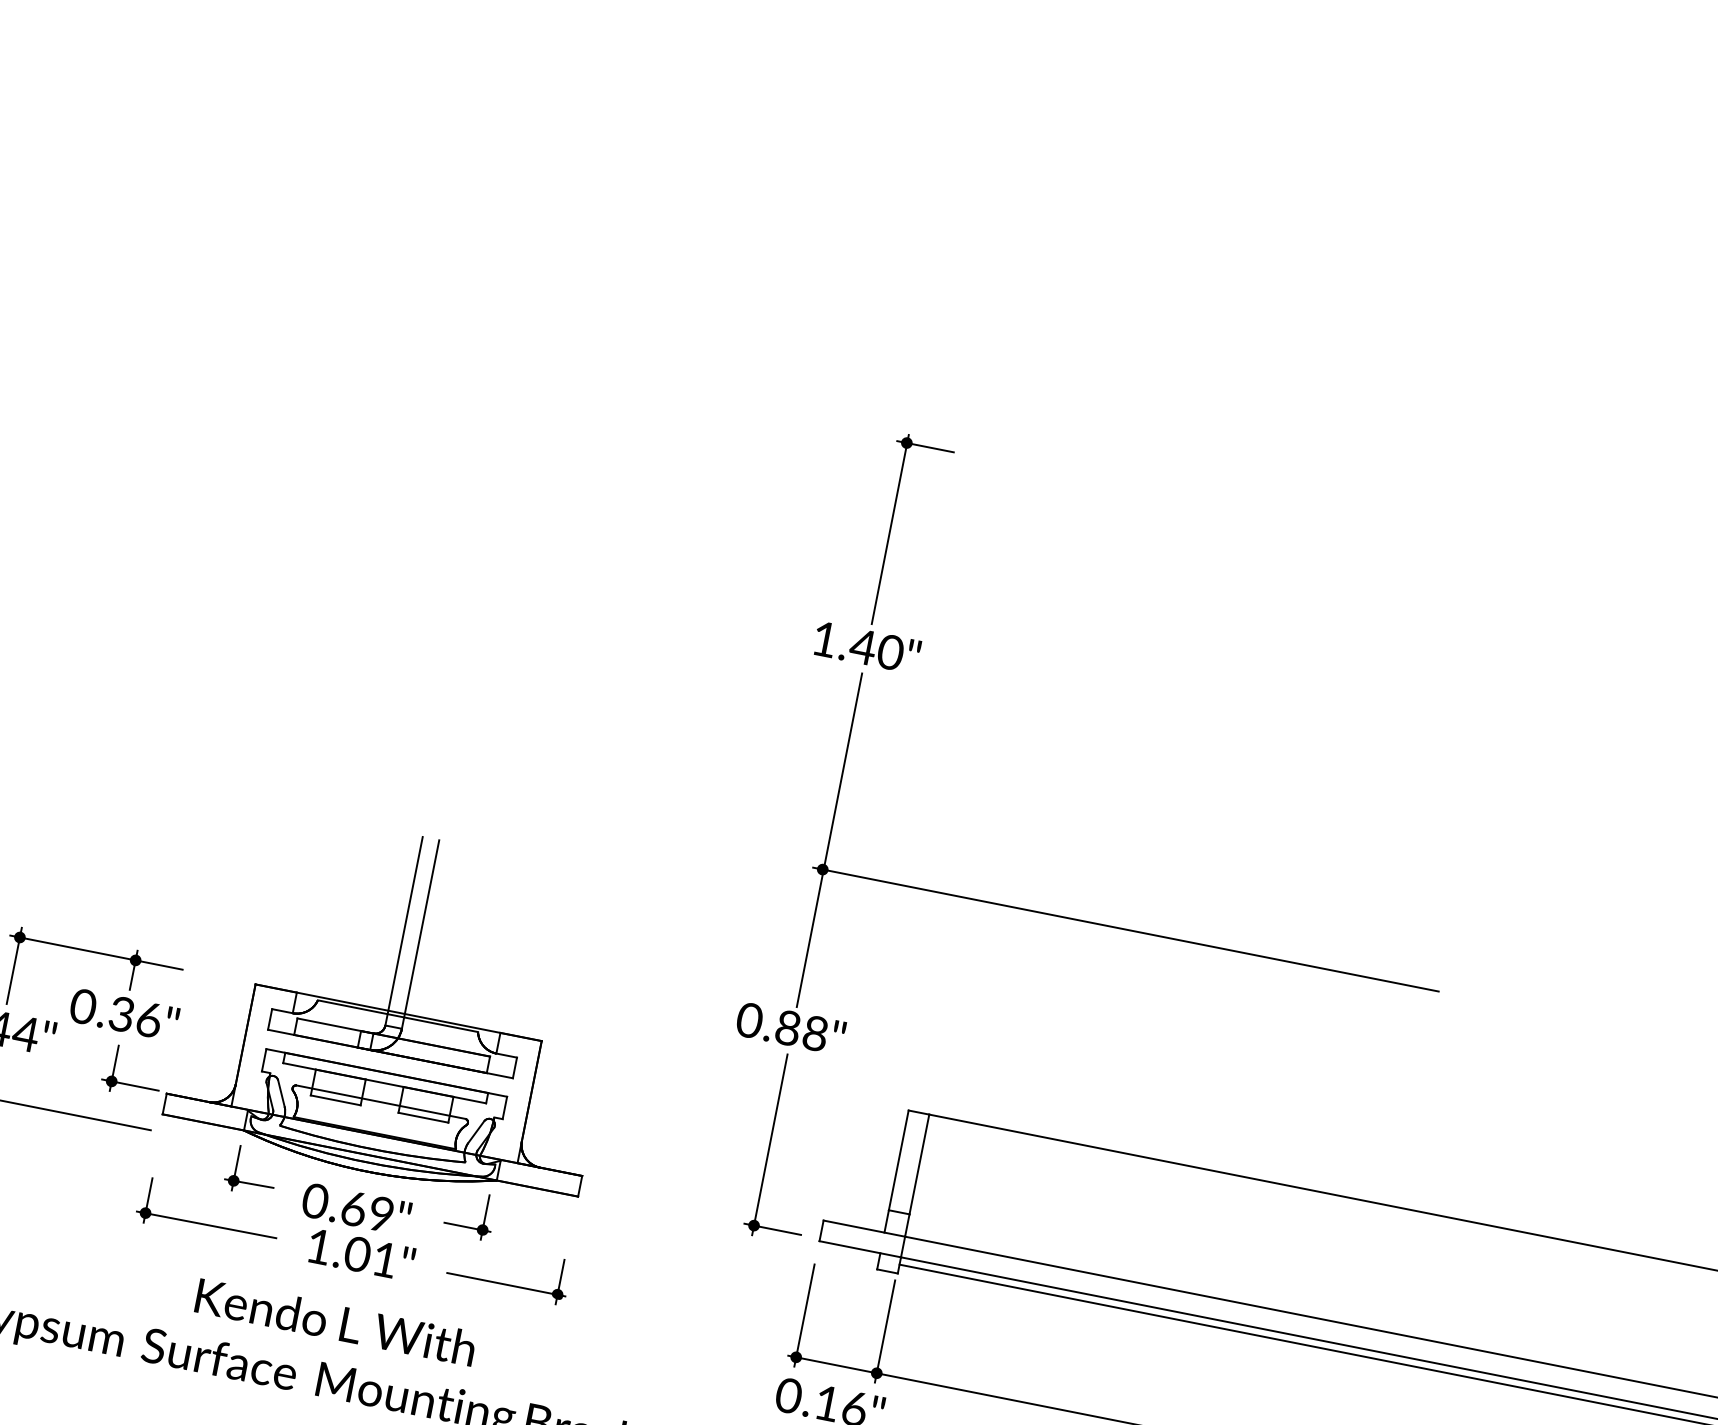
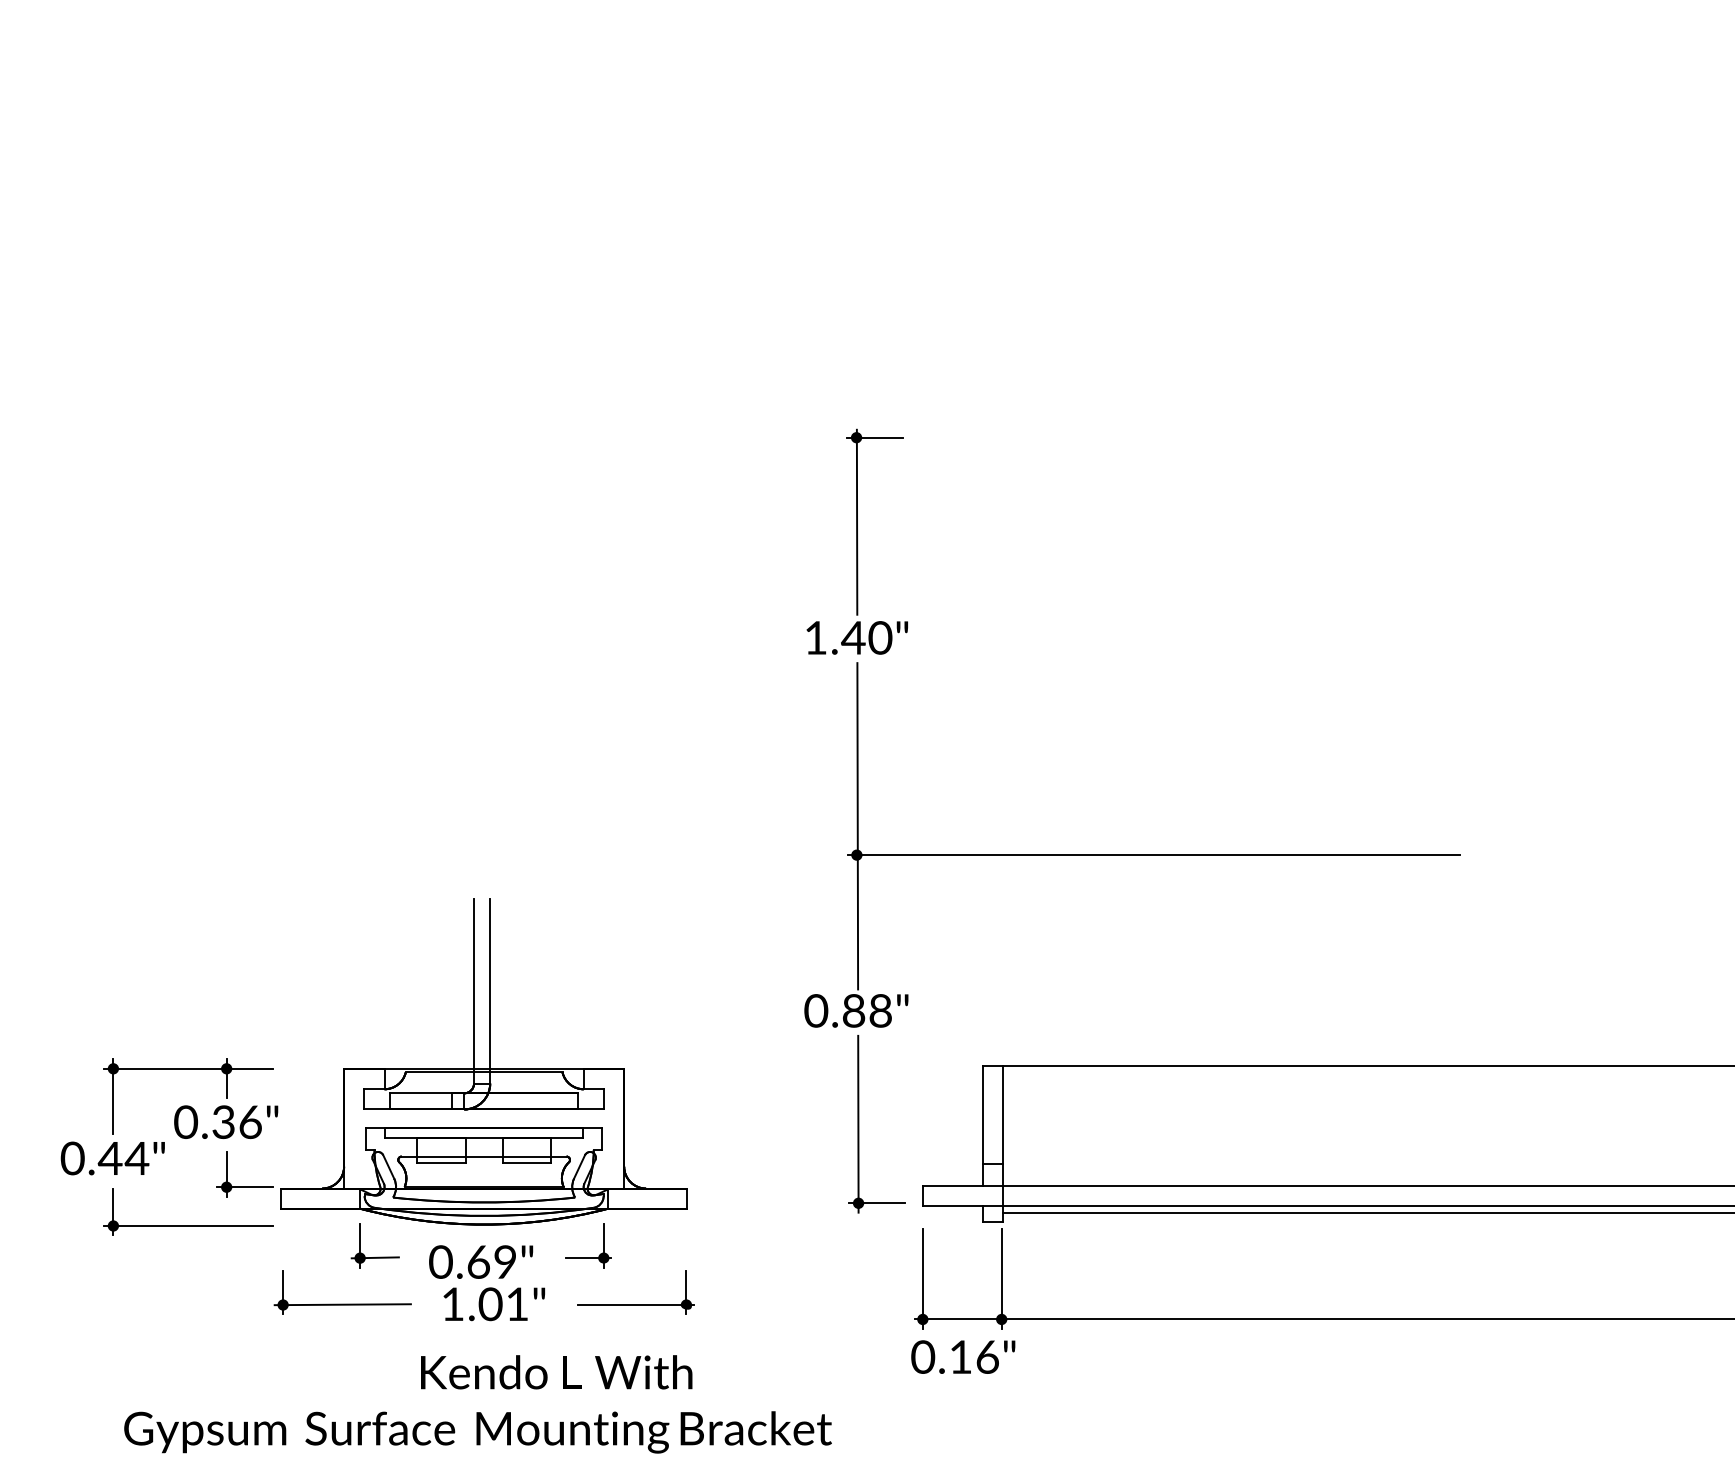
text: (335, 1322) -> (556, 1372), moved

